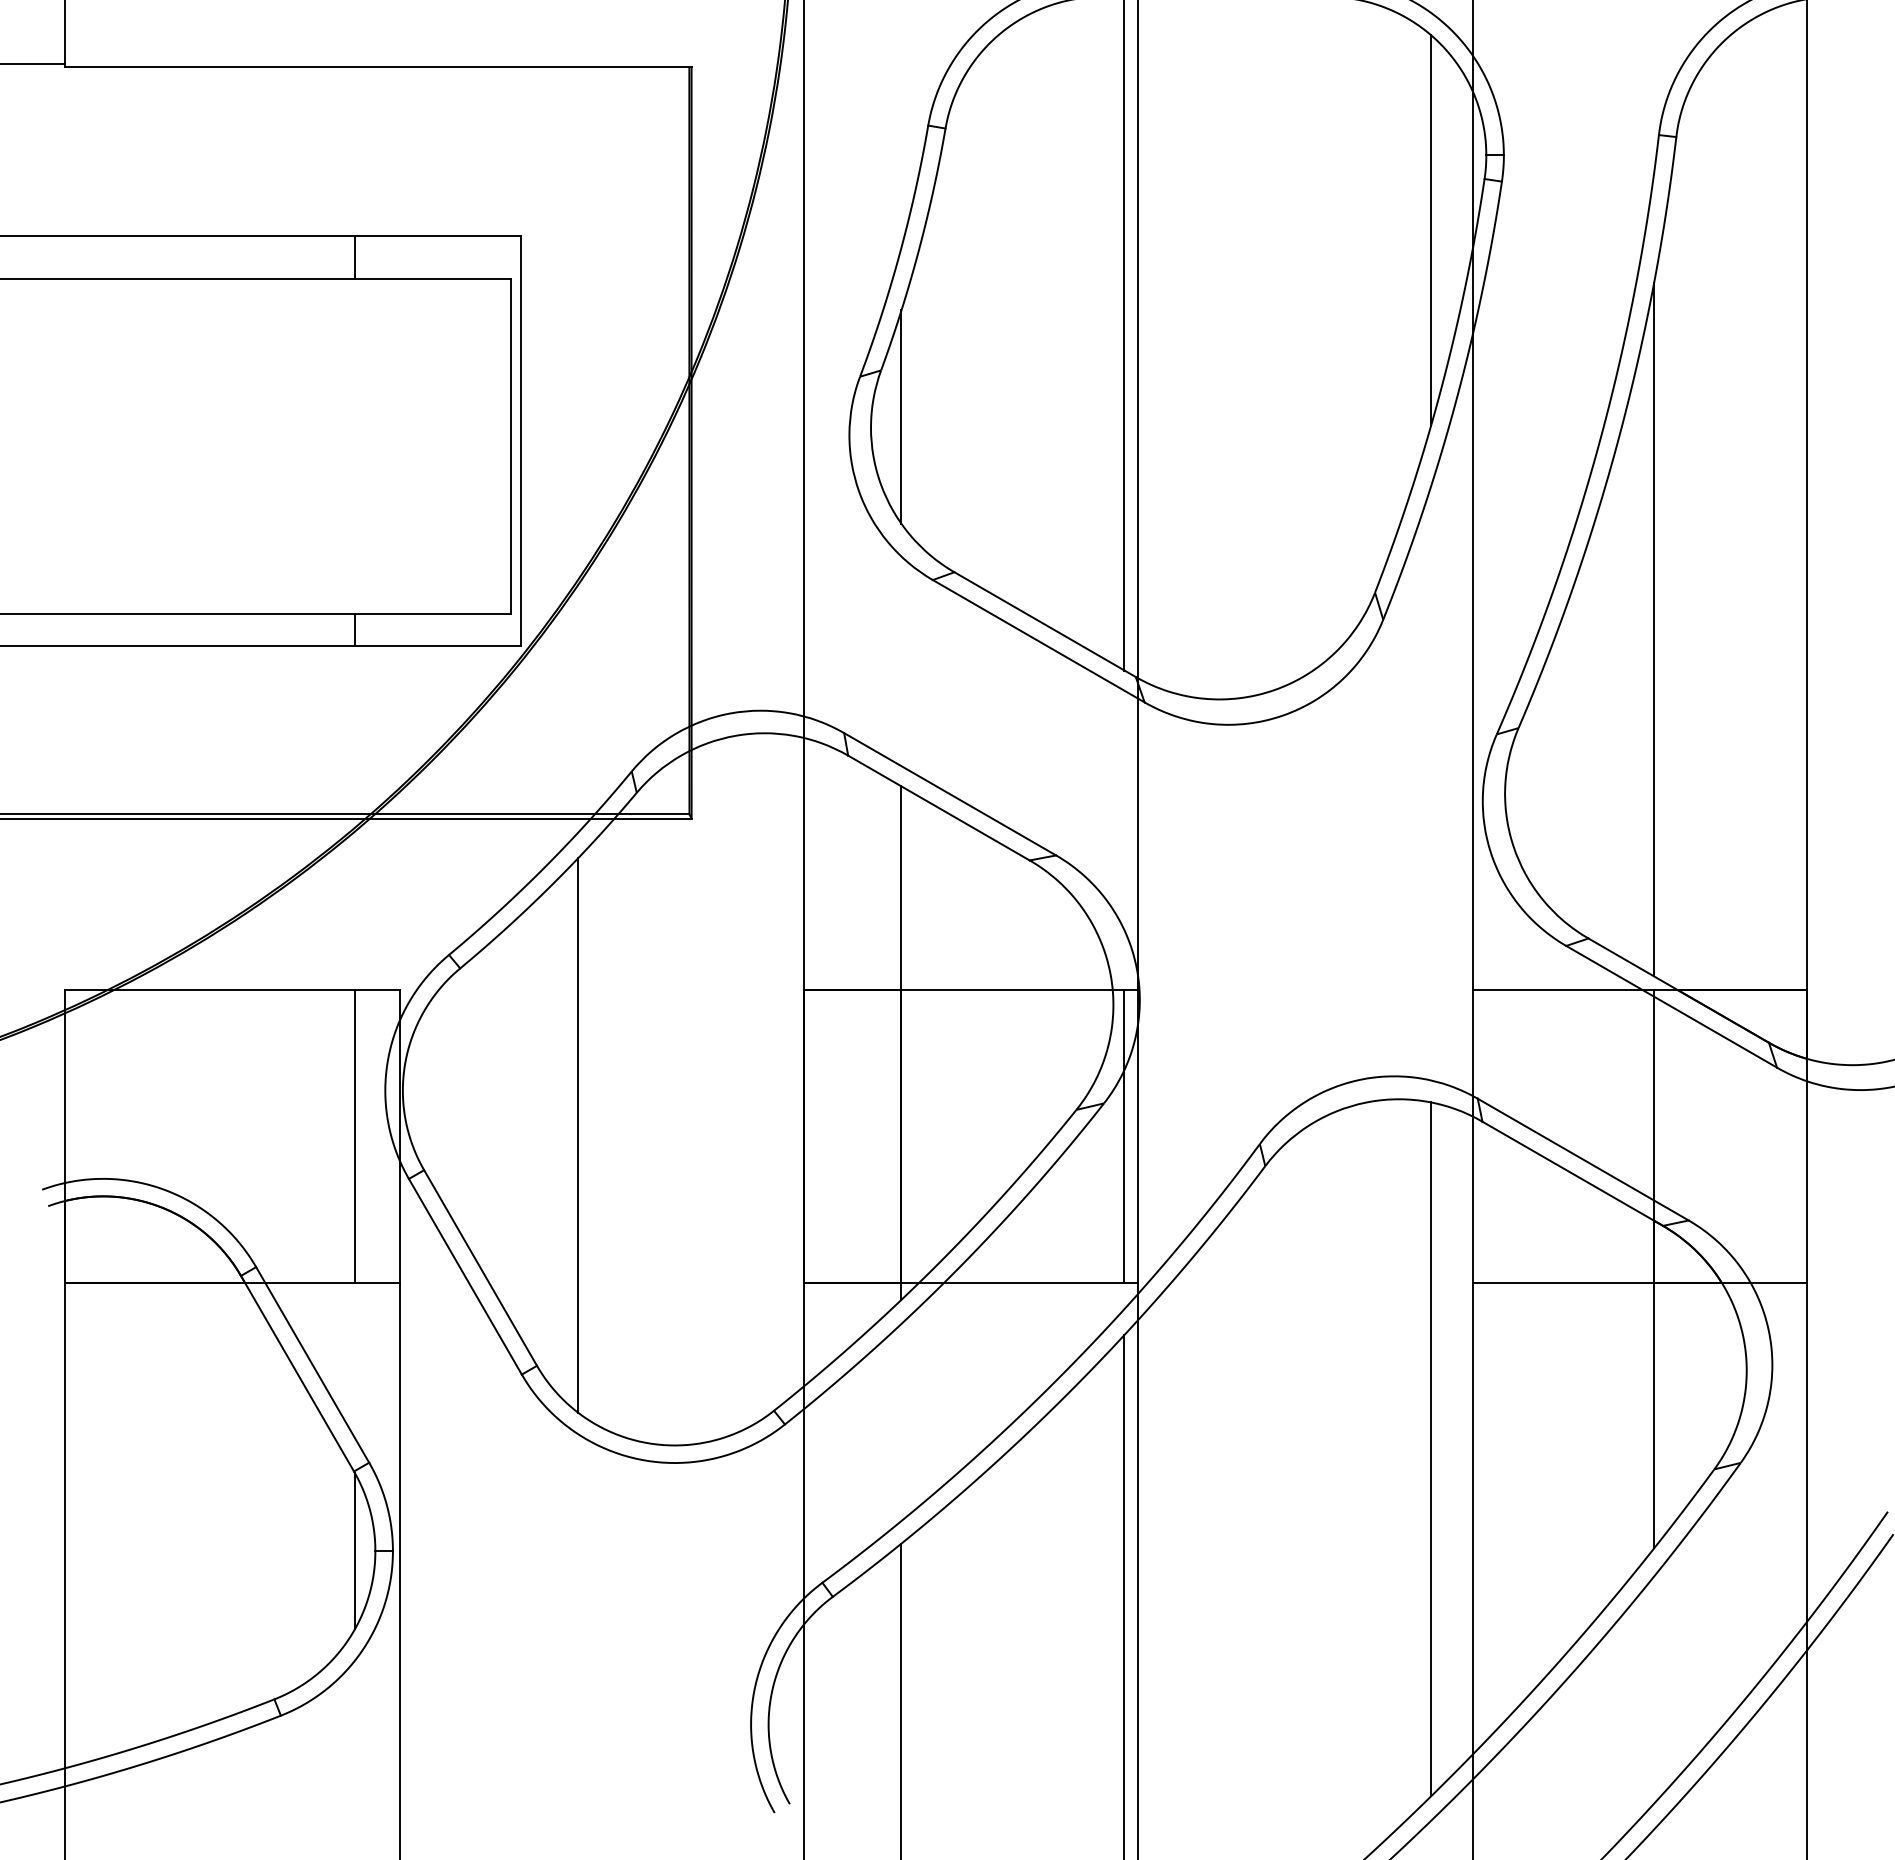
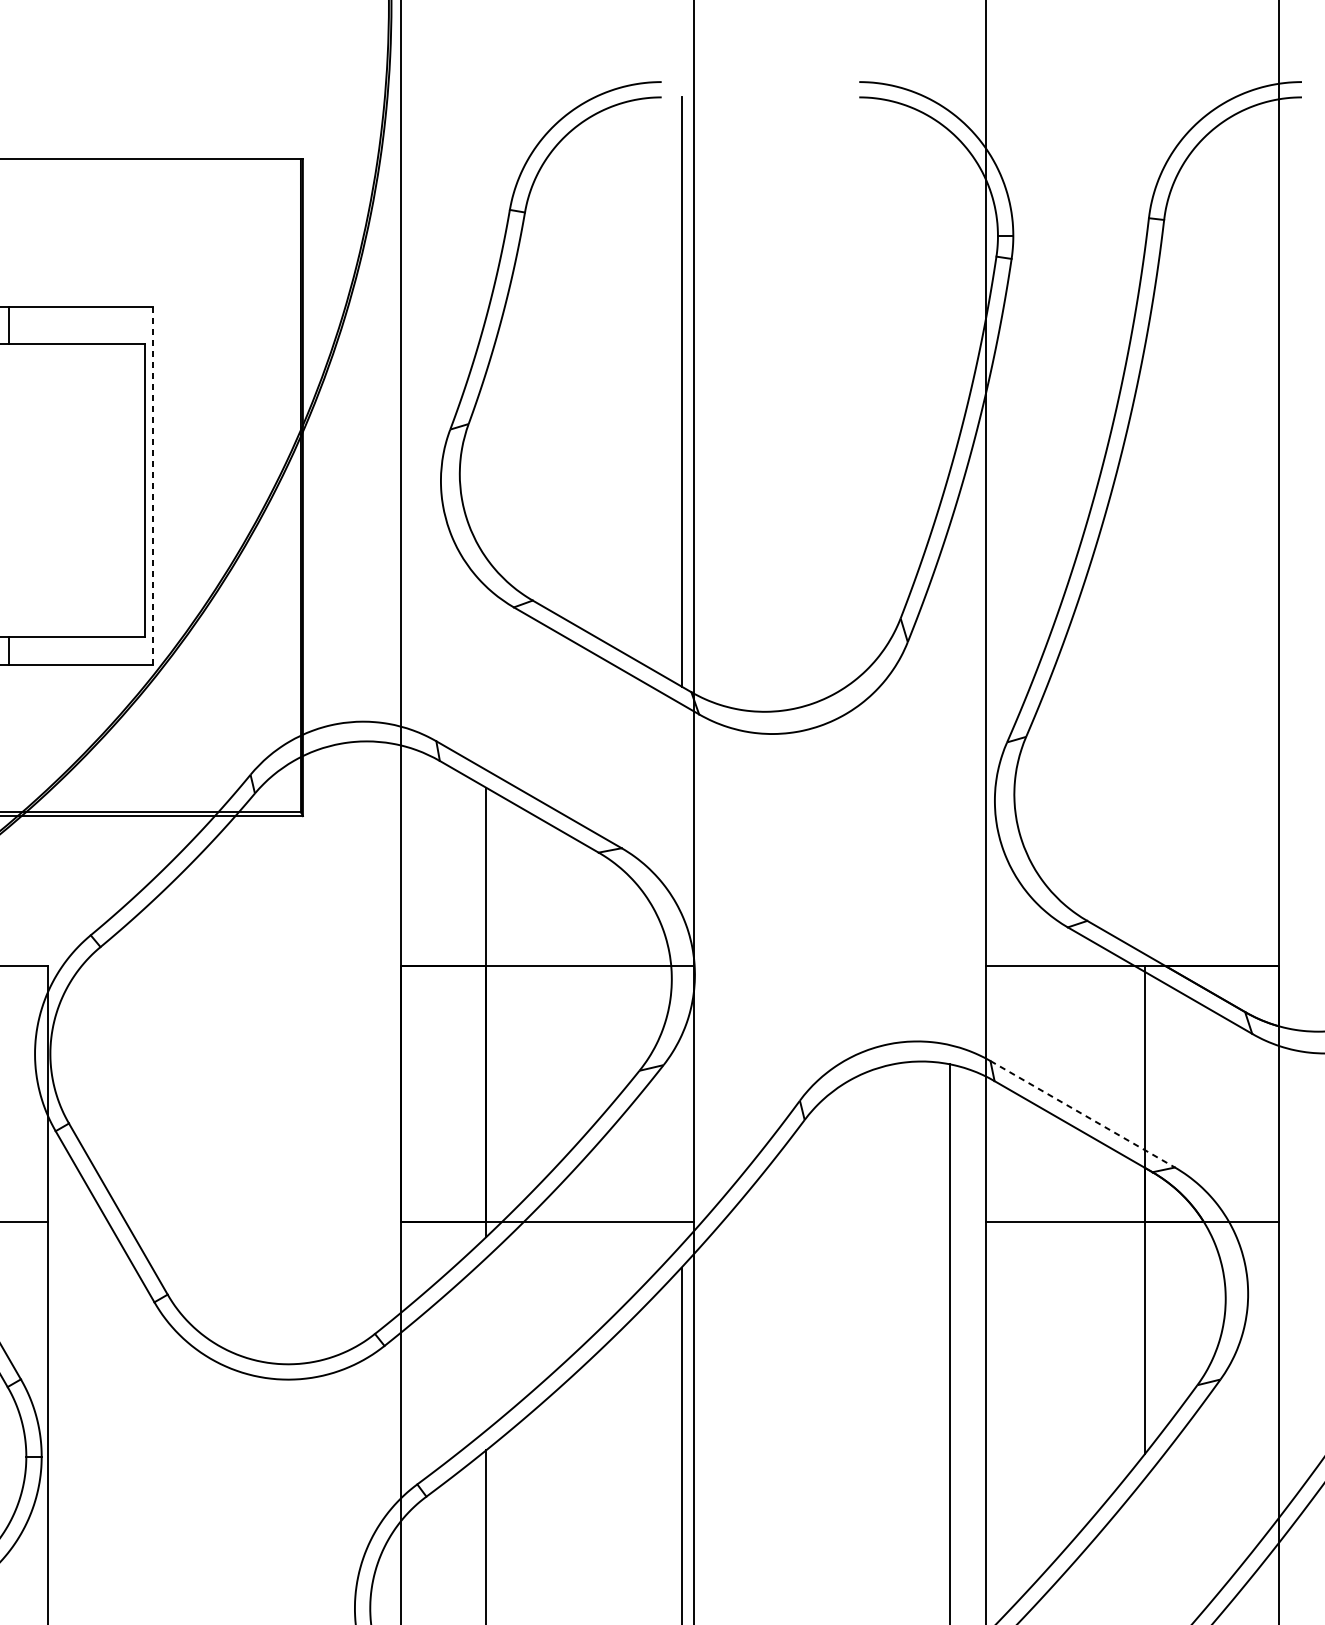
line: (1431, 230) -> (950, 301), removed
line: (901, 416) -> (486, 464), removed
line: (520, 440) -> (153, 485), solid -> dashed
line: (1654, 629) -> (1145, 650), removed
line: (578, 1135) -> (203, 1093), removed
line: (355, 1136) -> (8, 1094), removed
line: (1124, 1136) -> (681, 1094), removed
line: (1583, 1159) -> (1082, 1114), solid -> dashed
line: (355, 1551) -> (8, 1457), removed

